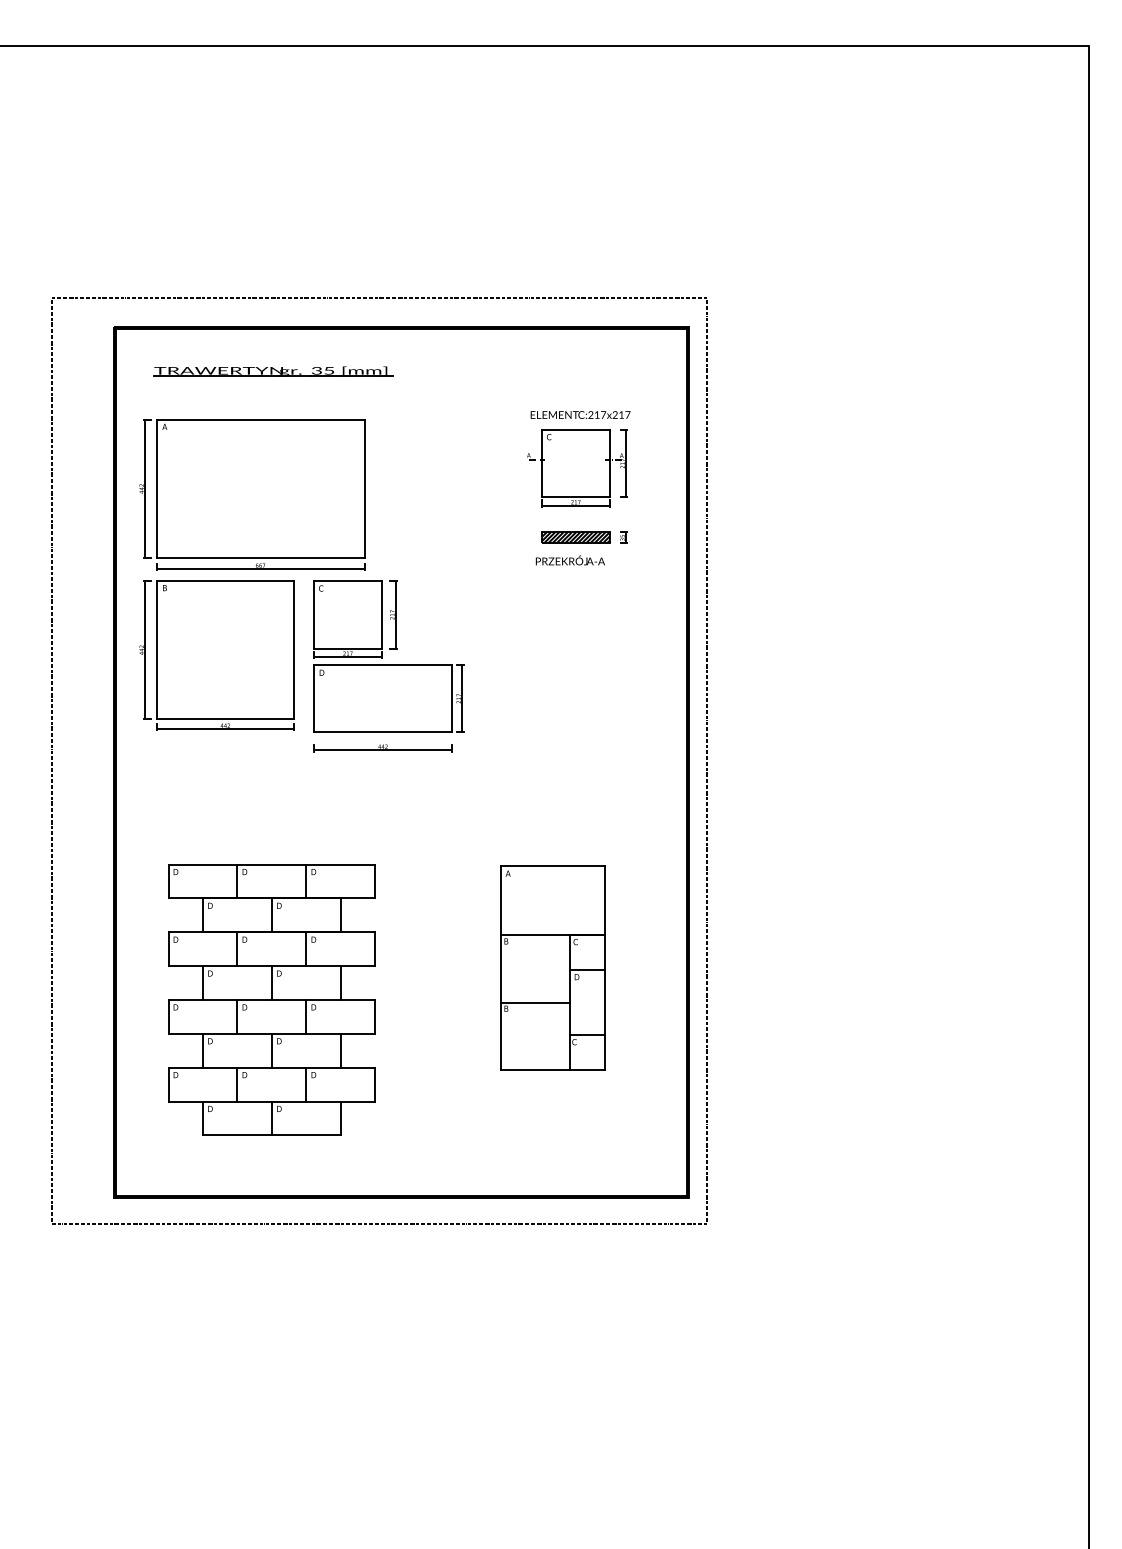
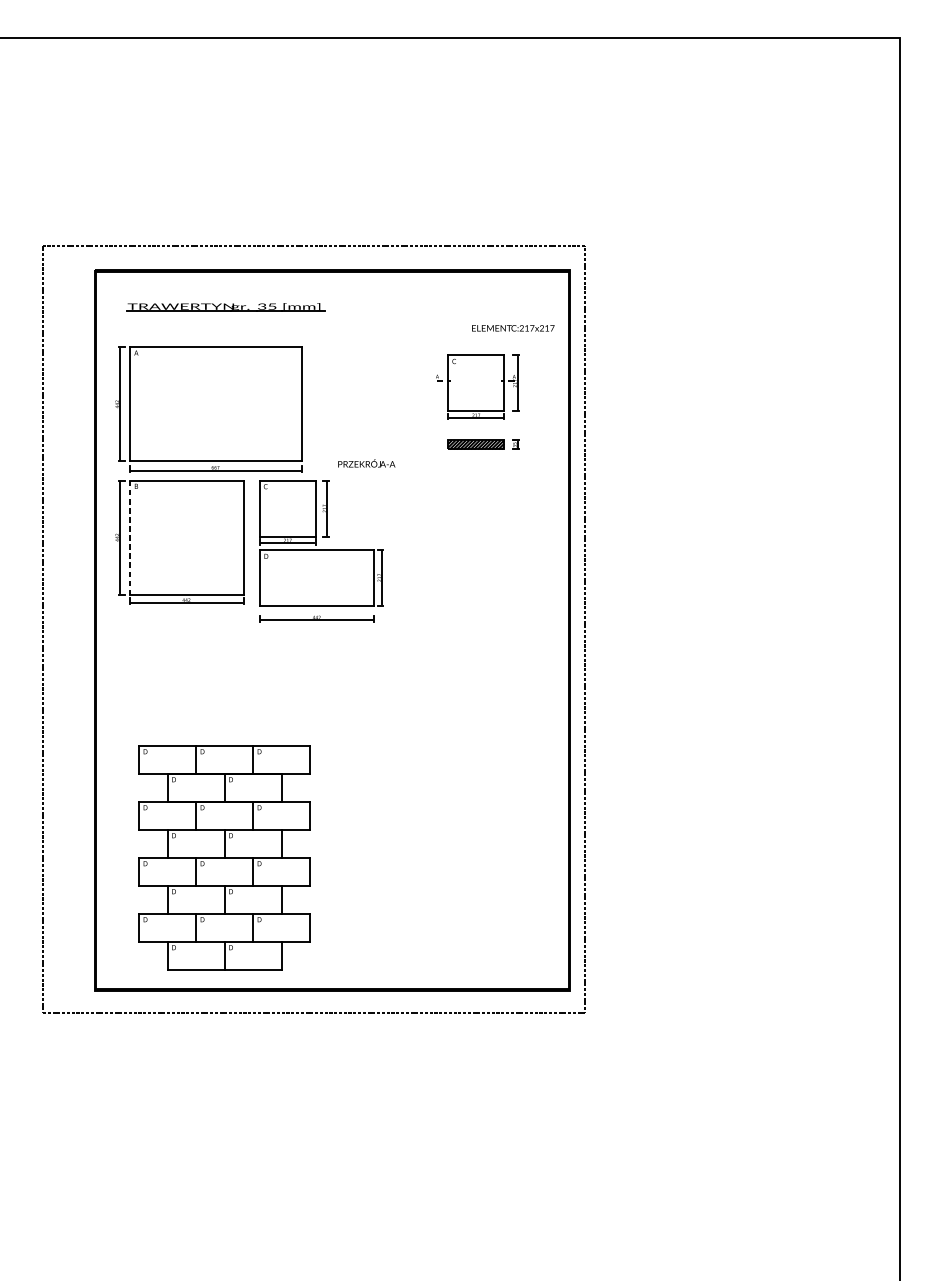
text: (580, 414) -> (513, 327), moved
text: (569, 560) -> (366, 463), moved
line: (156, 650) -> (129, 537), solid -> dashed
part: (552, 967) -> (456, 800), removed
part: (271, 999) -> (224, 857), moved

